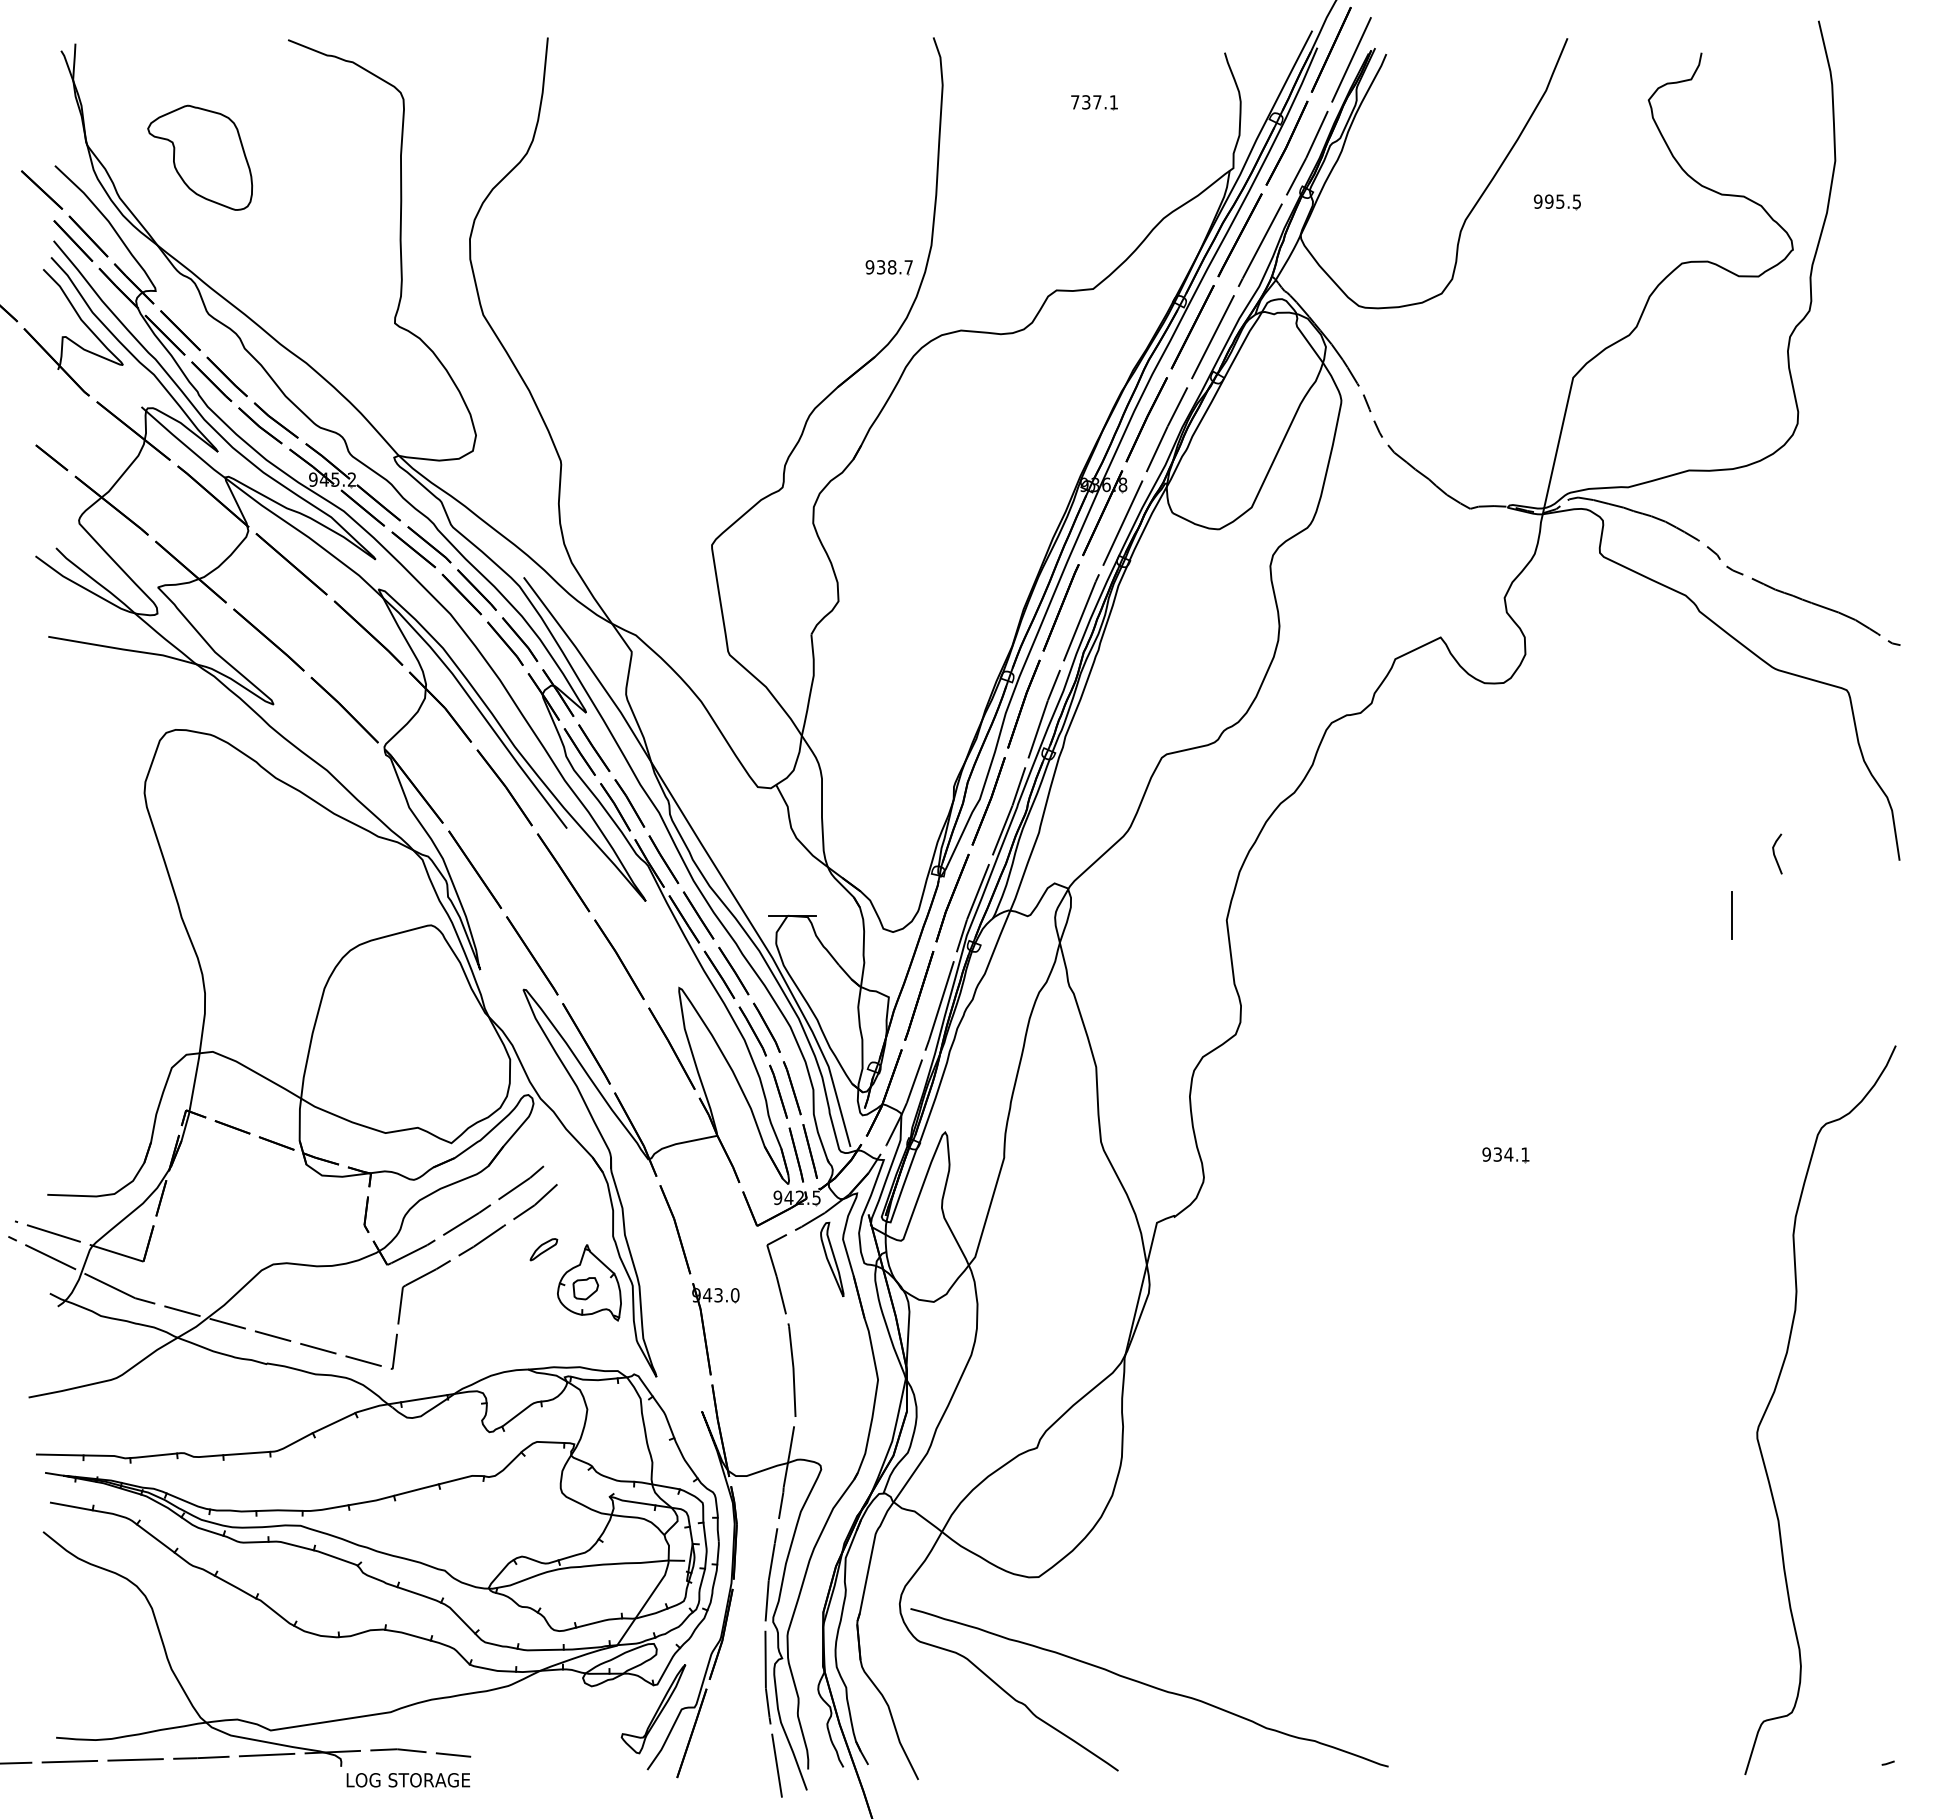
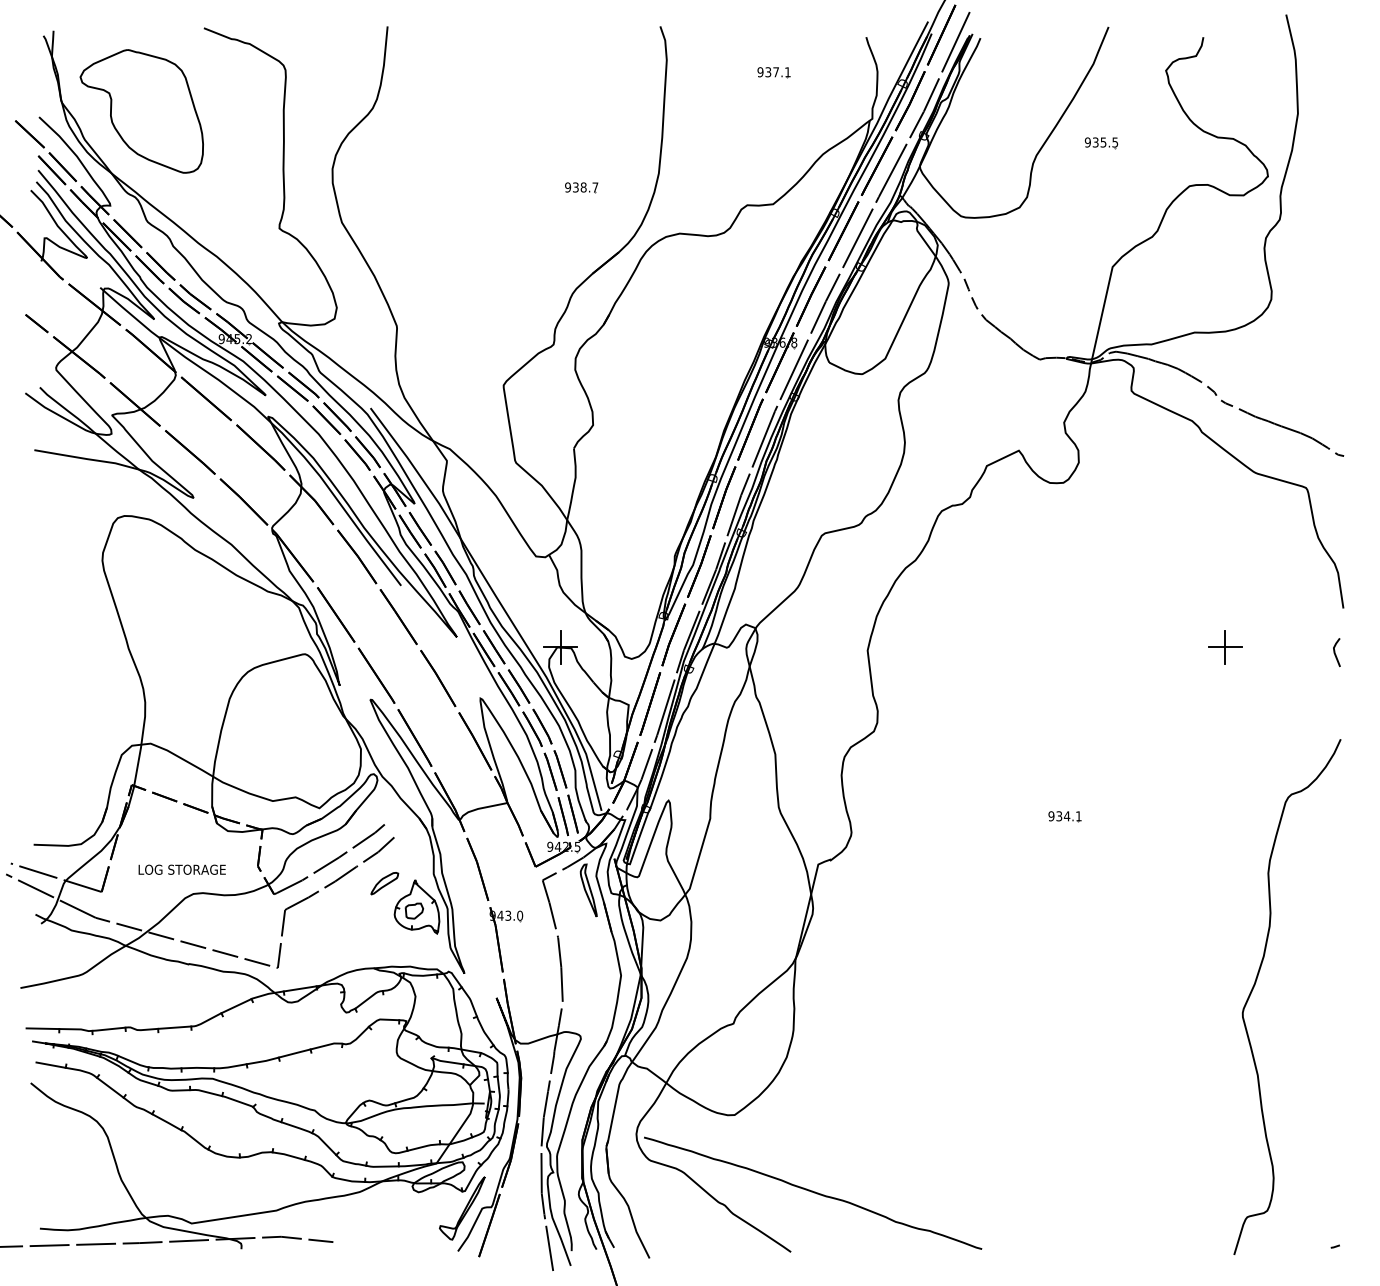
text: (1074, 102) -> (760, 72), 737.1 -> 937.1
part: (199, 157) -> (141, 111), size x1.67
text: (1549, 201) -> (1095, 142), 995.5 -> 935.5
part: (888, 267) -> (581, 187), moved
line: (1775, 854) -> (1335, 652), moved
line: (792, 915) -> (560, 647), added
line: (1731, 915) -> (1224, 647), added
part: (543, 1249) -> (384, 883), size x1.43
text: (408, 1780) -> (182, 869), moved

